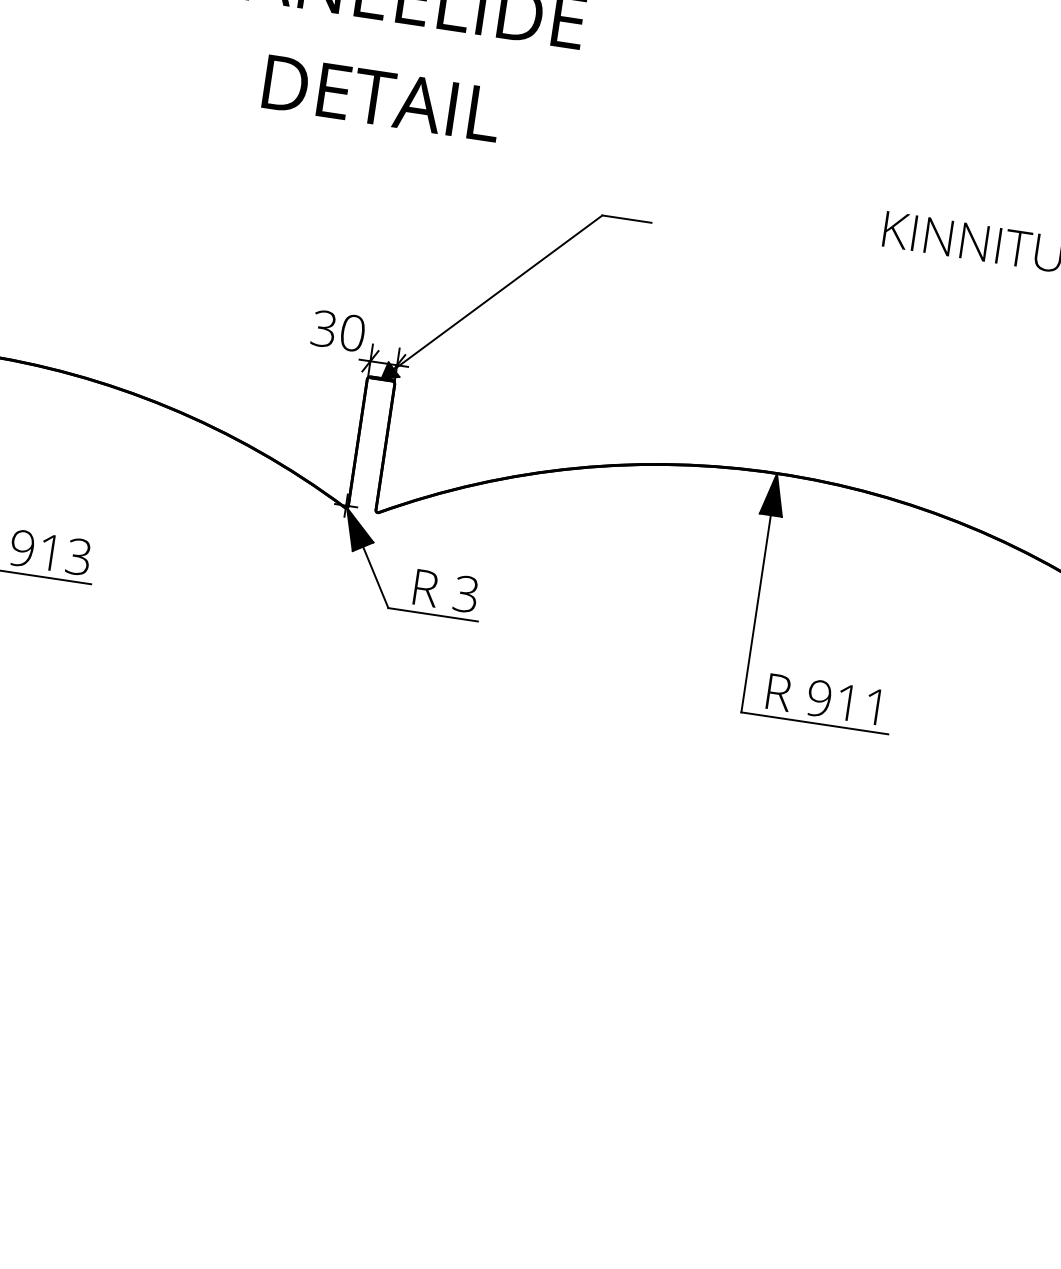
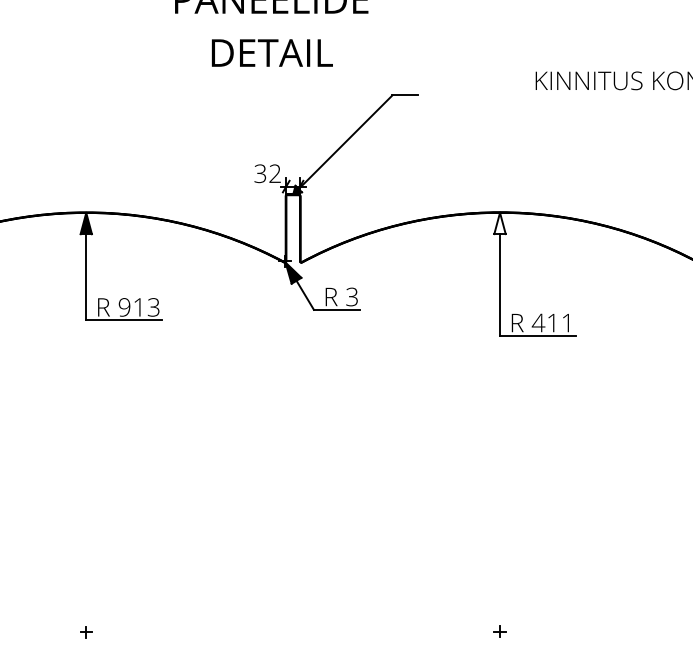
text: (353, 332) -> (275, 173), 30 -> 32
fill: (772, 494) -> (499, 223), removed
text: (819, 697) -> (538, 322), 911 -> 411

